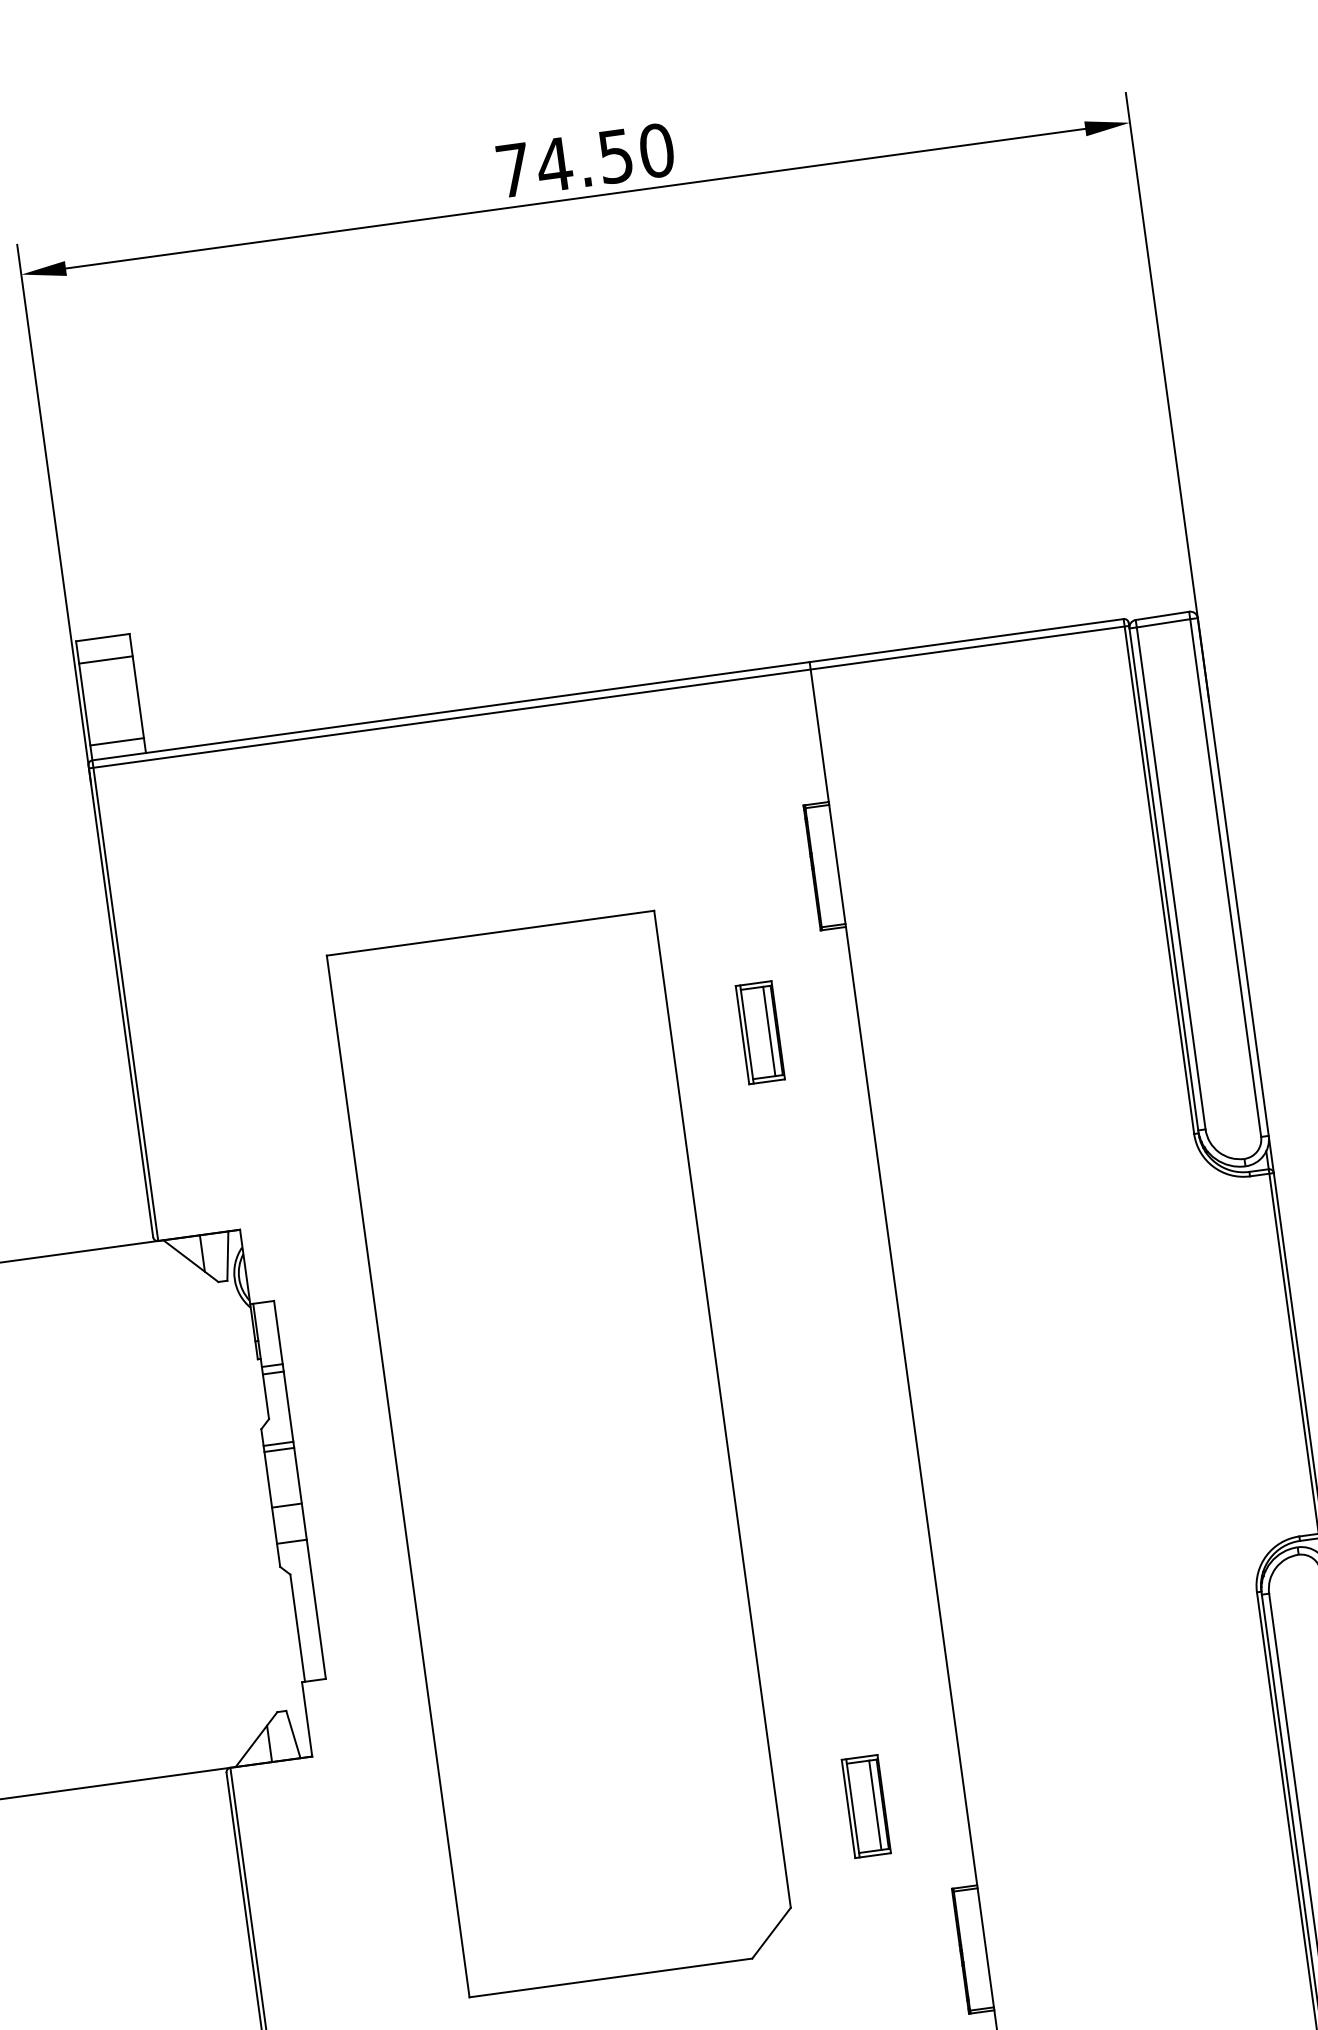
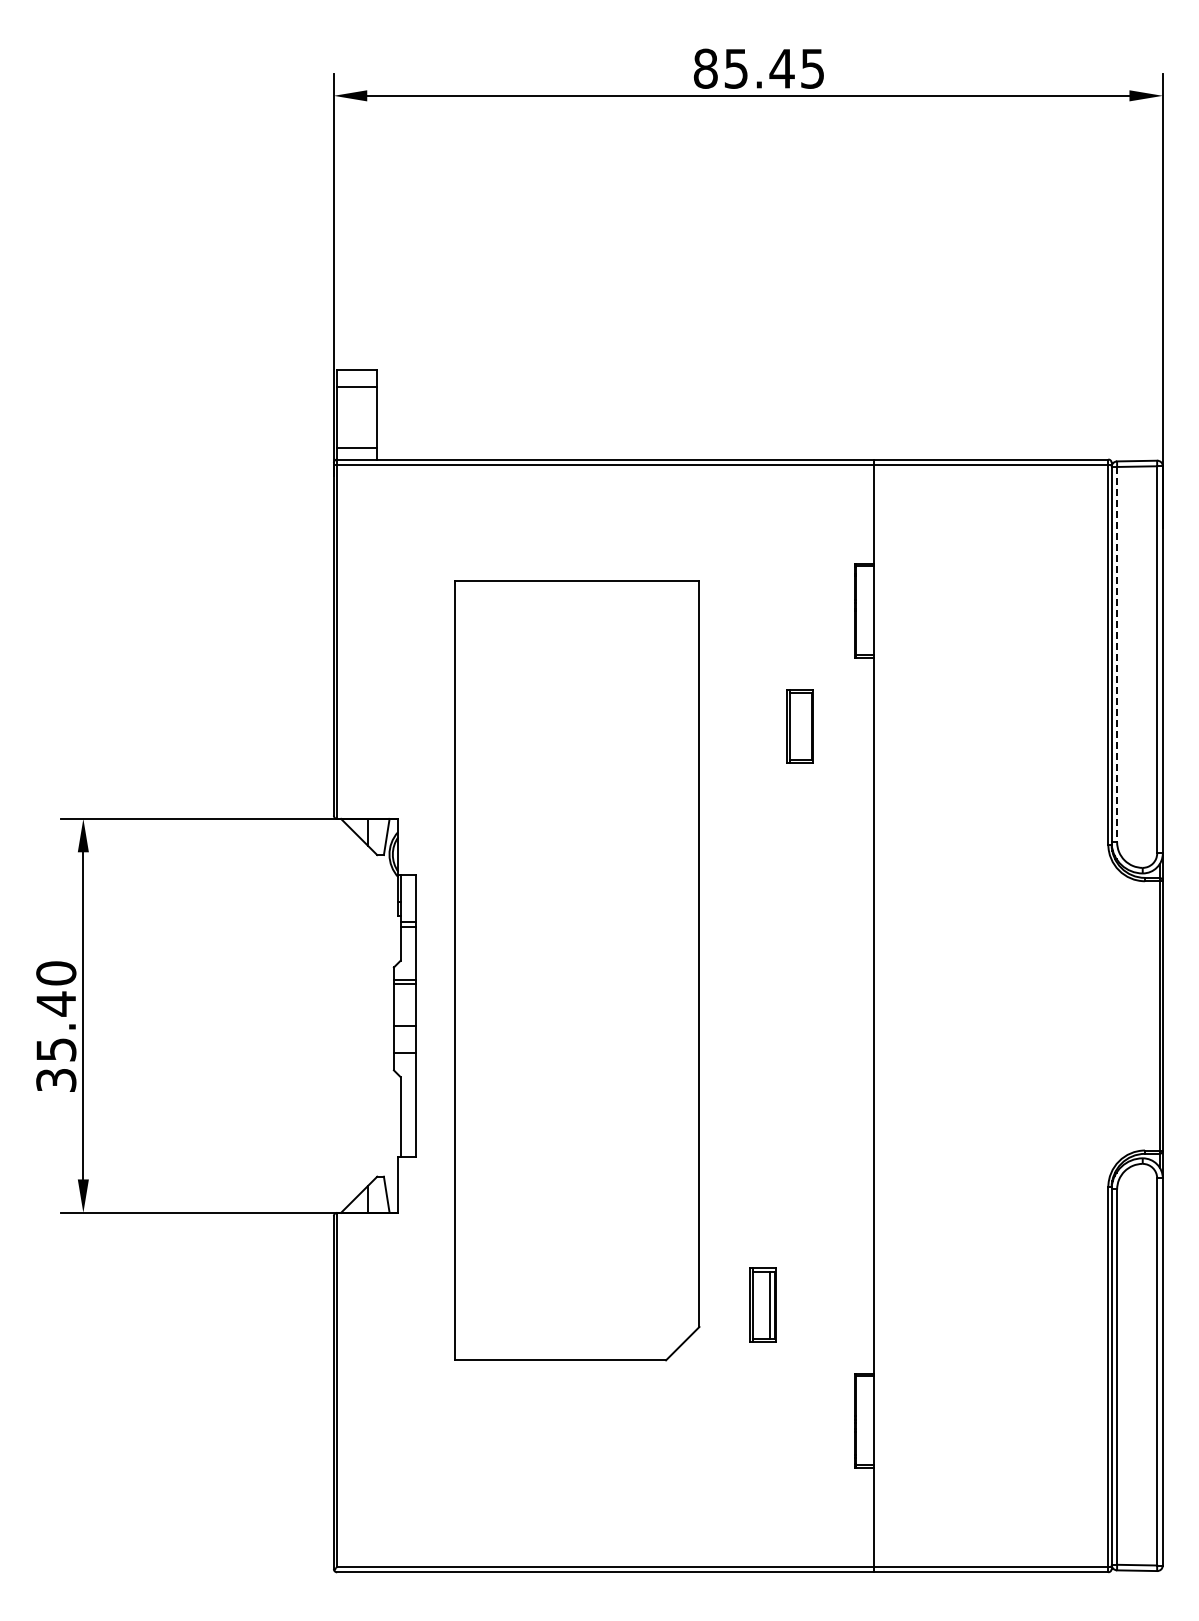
text: (584, 160) -> (758, 68), 74.50 -> 85.45
line: (1171, 878) -> (1117, 654), solid -> dashed
line: (768, 1031) -> (806, 726), removed
part: (562, 1453) -> (577, 970), moved
part: (865, 1805) -> (762, 1304), moved

